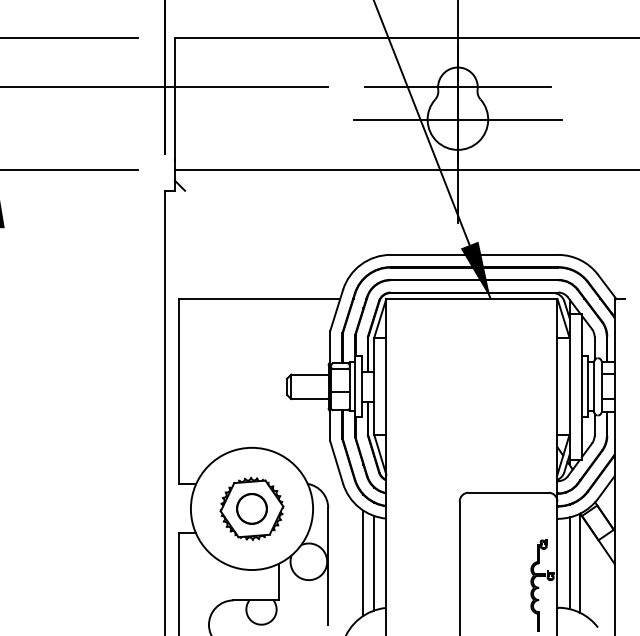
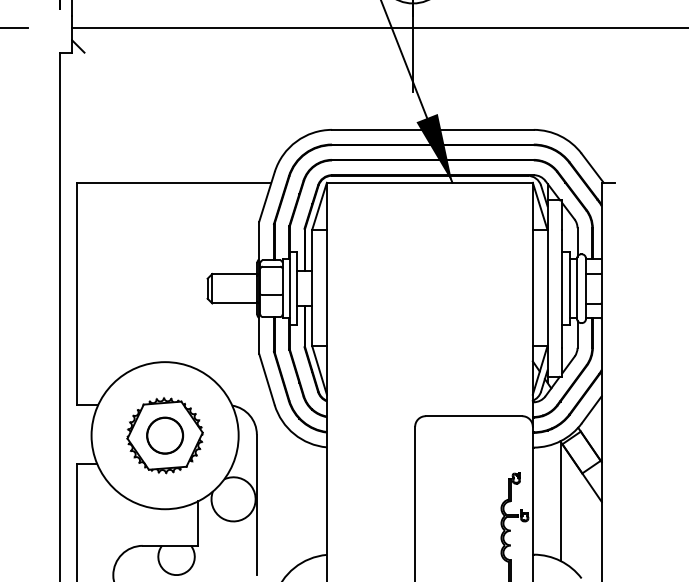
line: (363, 562) -> (299, 500), removed
line: (374, 562) -> (312, 500), removed
line: (569, 563) -> (547, 501), removed

